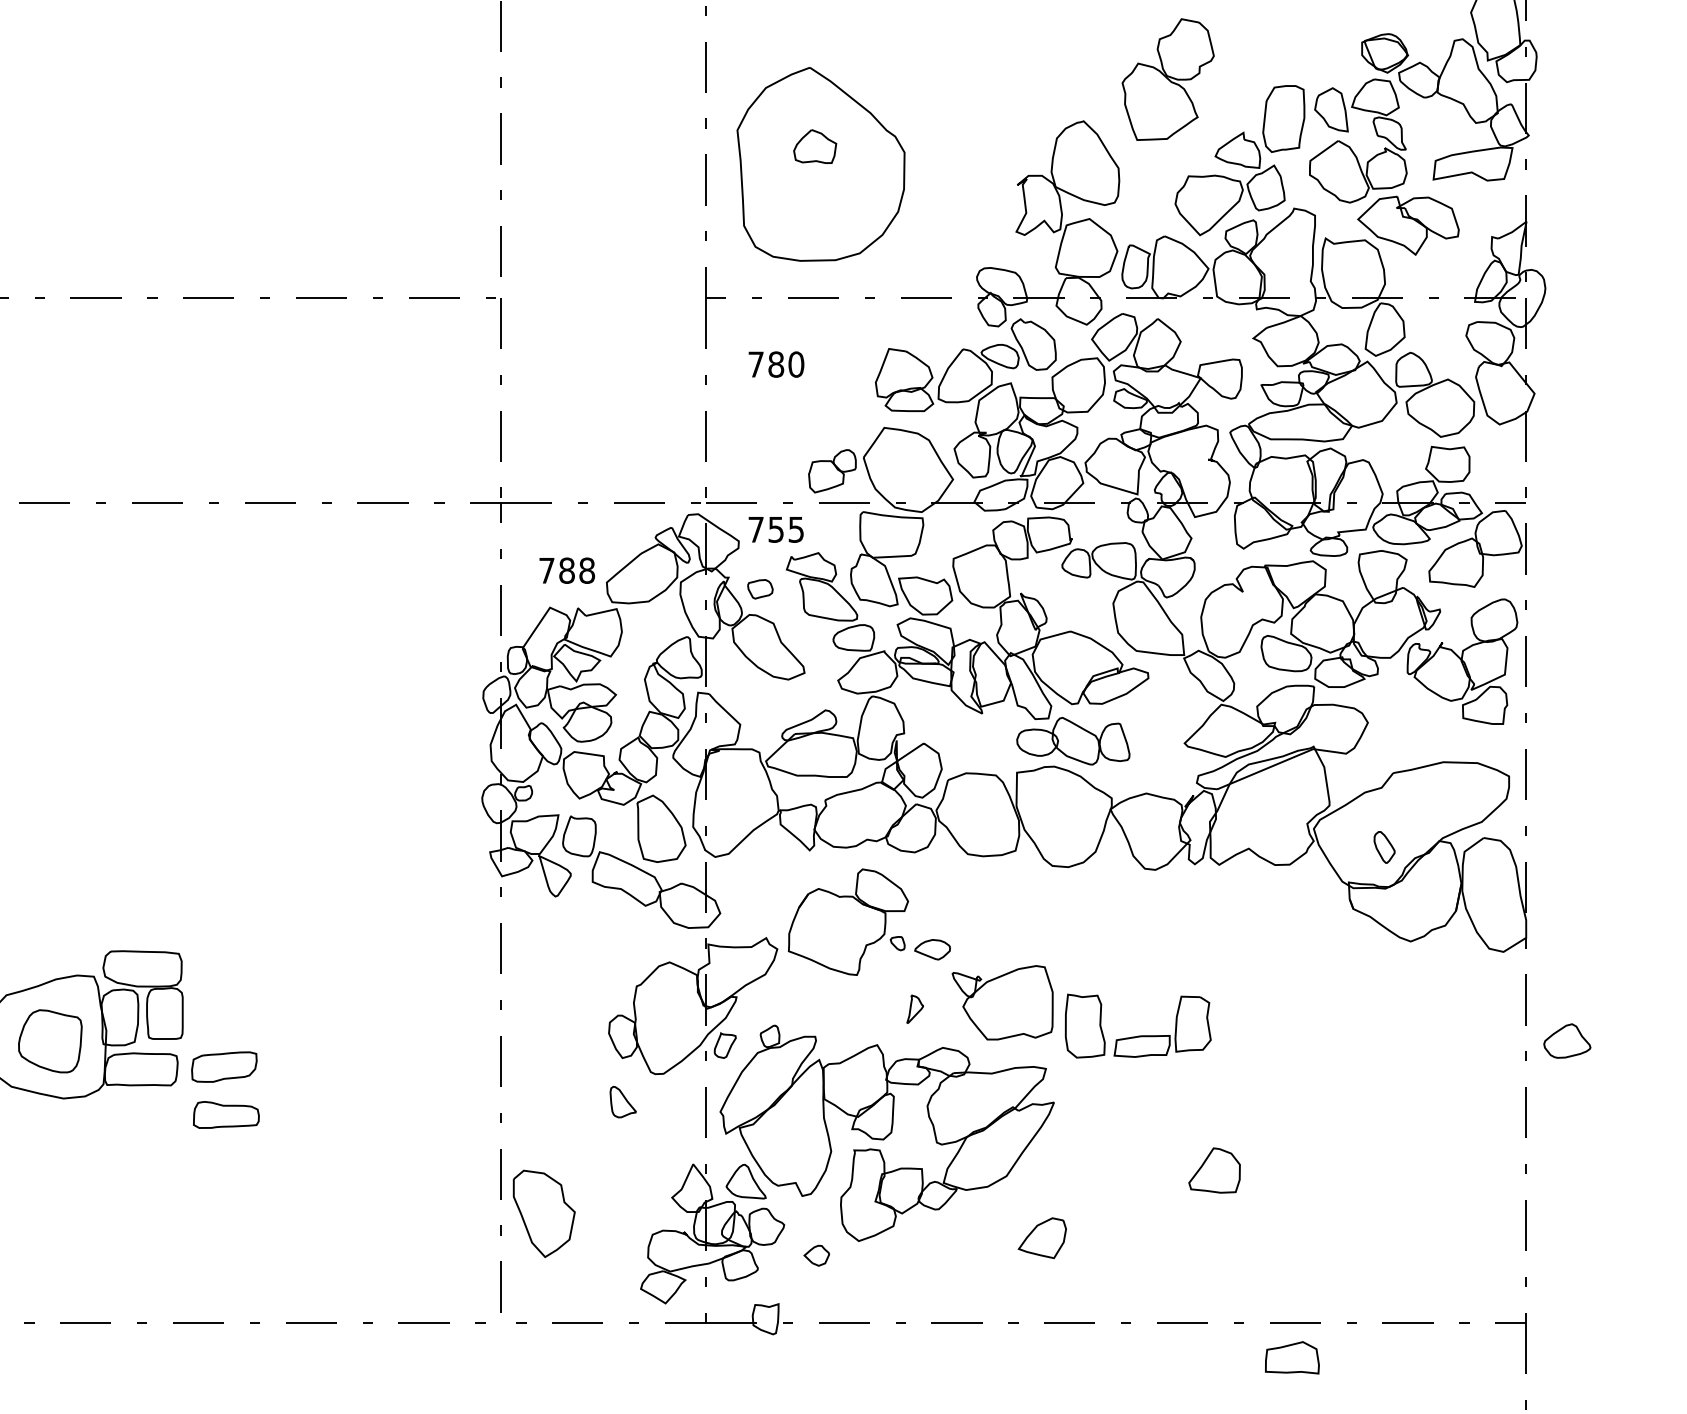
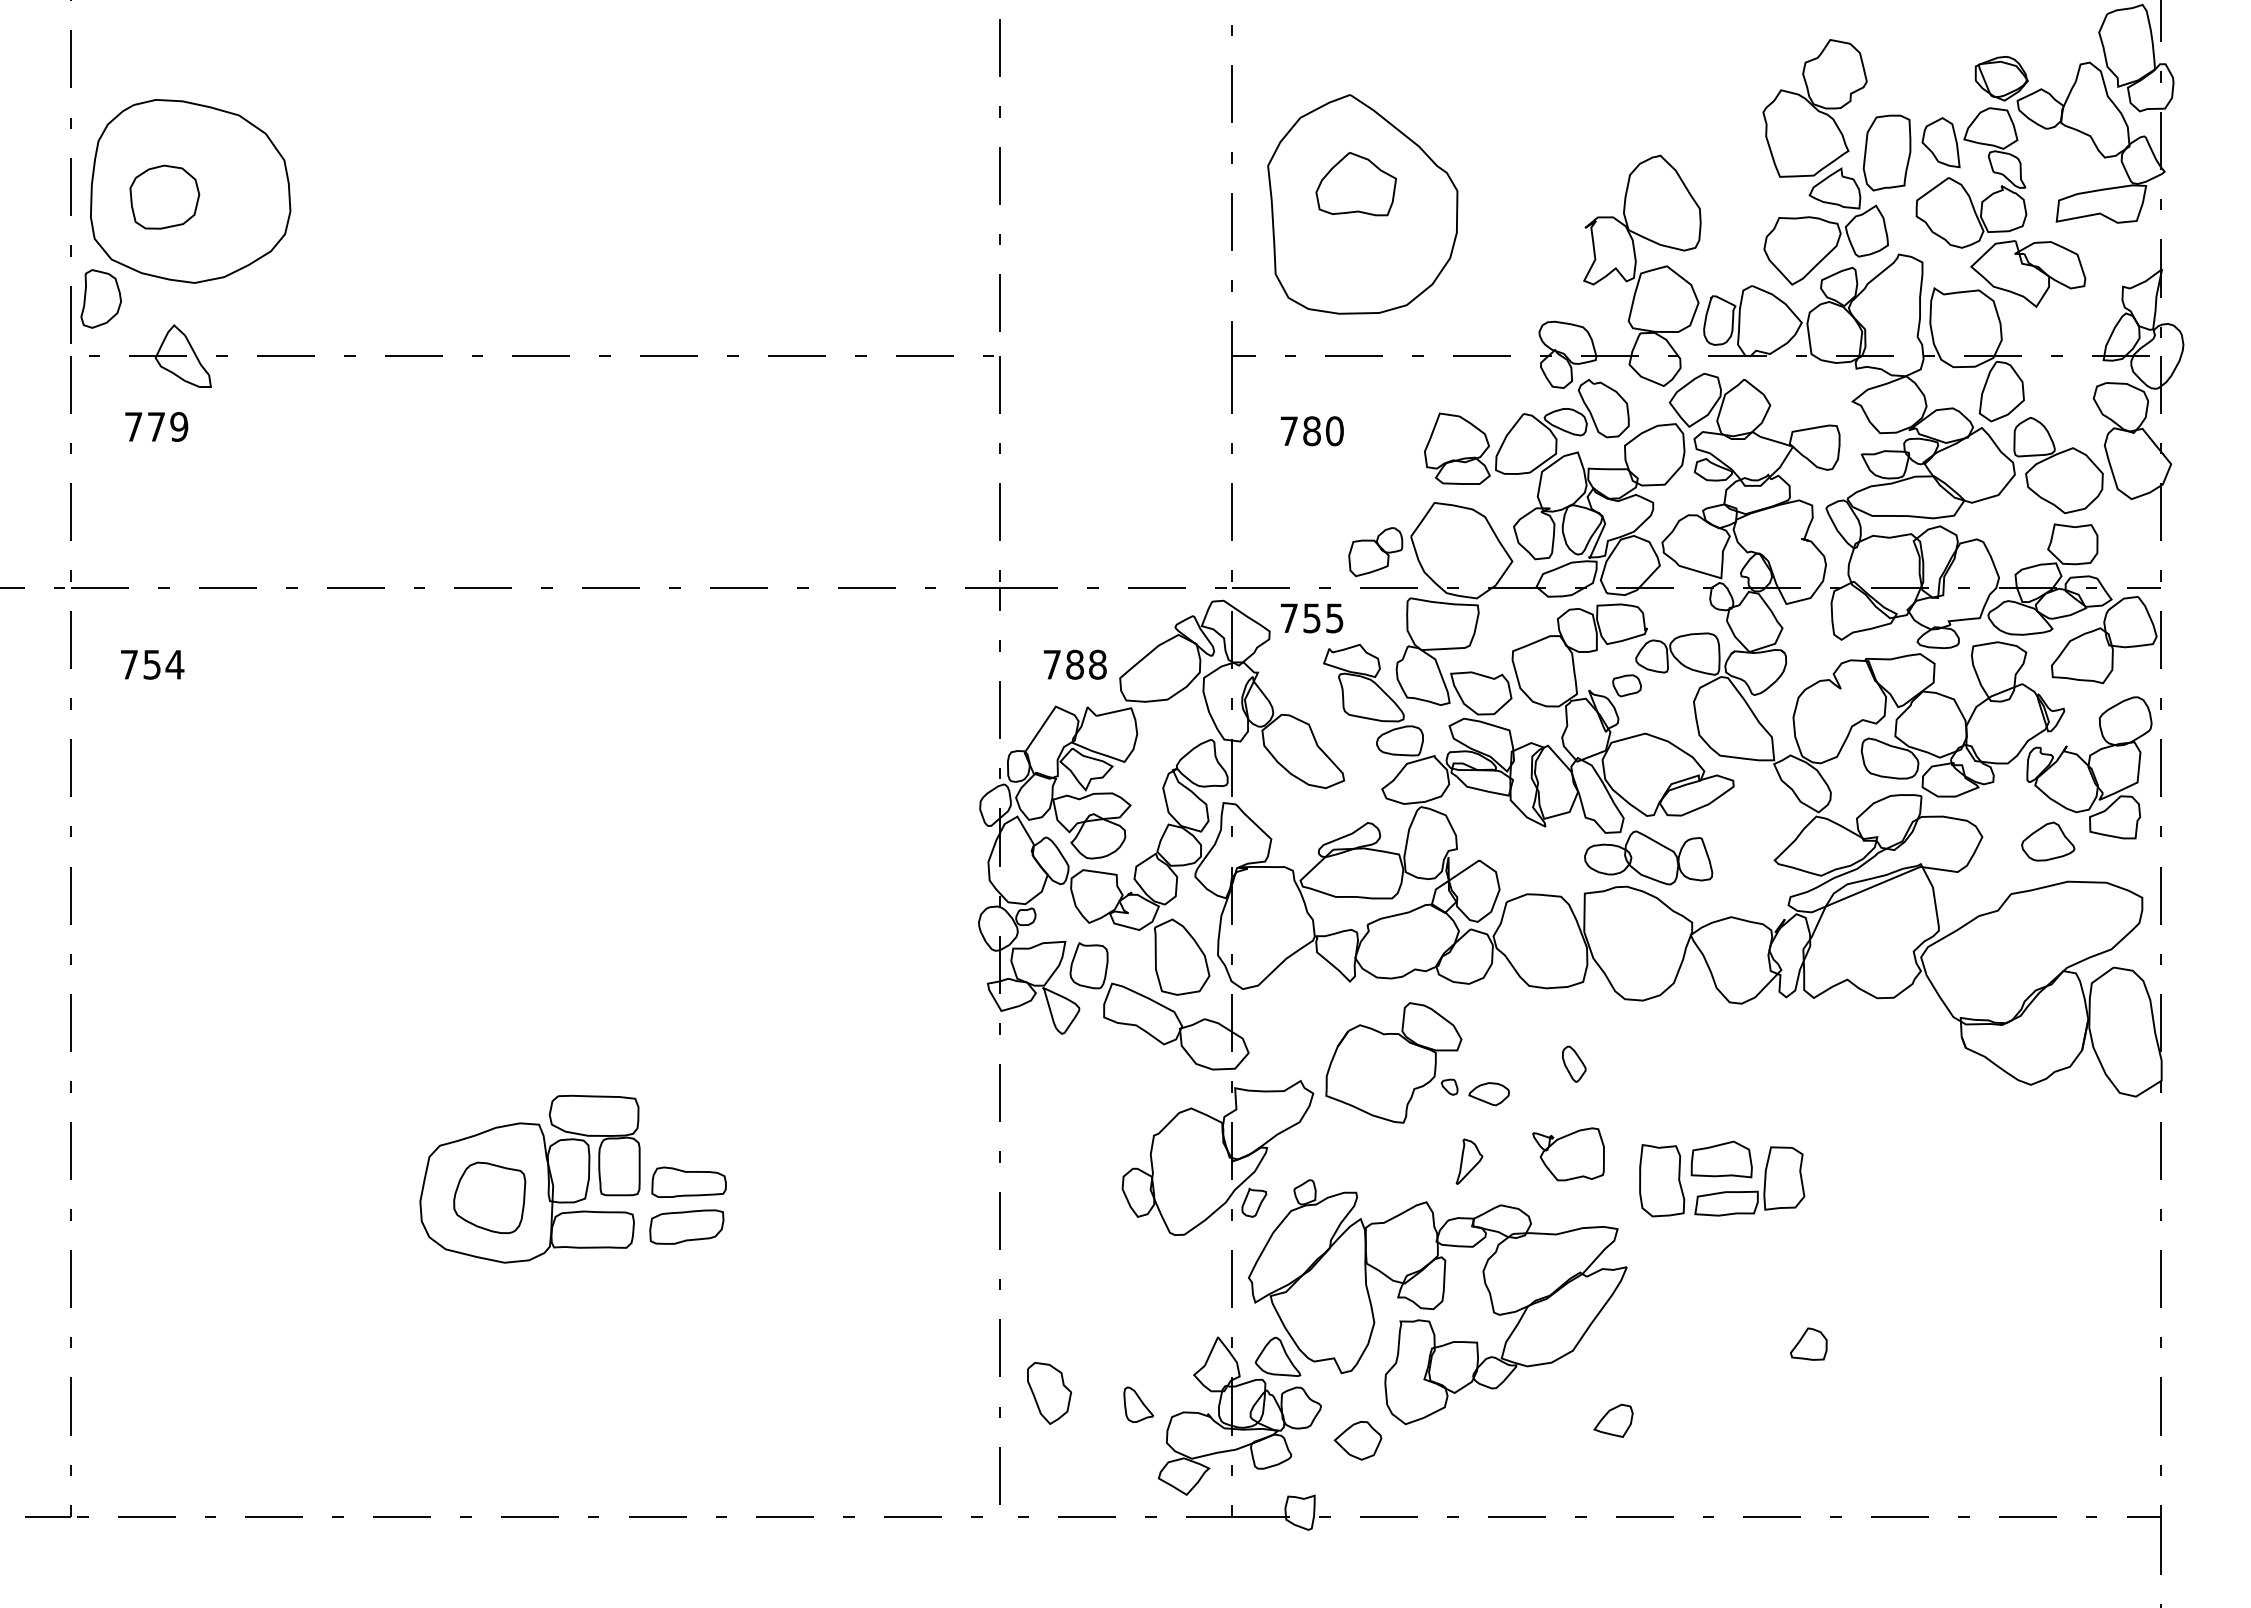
part: (1167, 79) -> (1814, 108), moved
part: (814, 146) -> (1355, 184), size x1.67
part: (759, 589) -> (1626, 685), moved
part: (1384, 846) -> (1574, 1063), moved
part: (1002, 1003) -> (1568, 1154), size x0.62
part: (915, 1009) -> (1469, 1161), size x1.43
part: (1567, 1040) -> (2048, 841), moved
part: (623, 1101) -> (1138, 1404), moved
part: (225, 1114) -> (688, 1181), moved
part: (1214, 1169) -> (1808, 1343), size x0.62
part: (544, 1213) -> (1049, 1393), size x0.62
part: (1042, 1237) -> (1613, 1420), size x0.71
part: (816, 1255) -> (1357, 1440), size x1.67
part: (1292, 1357) -> (1721, 1159), moved

